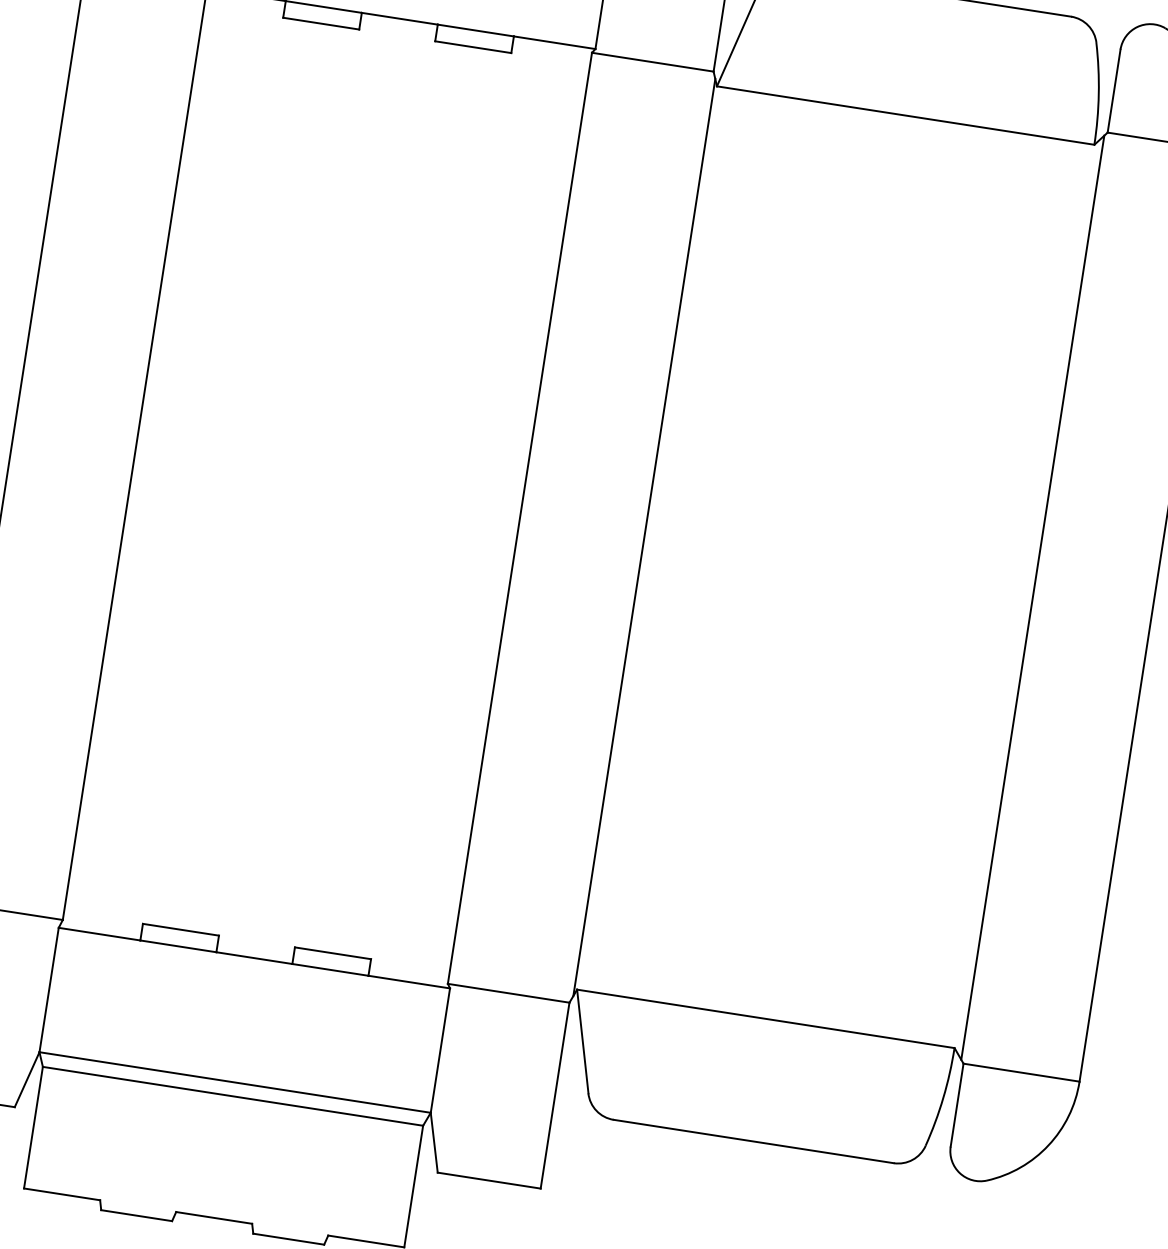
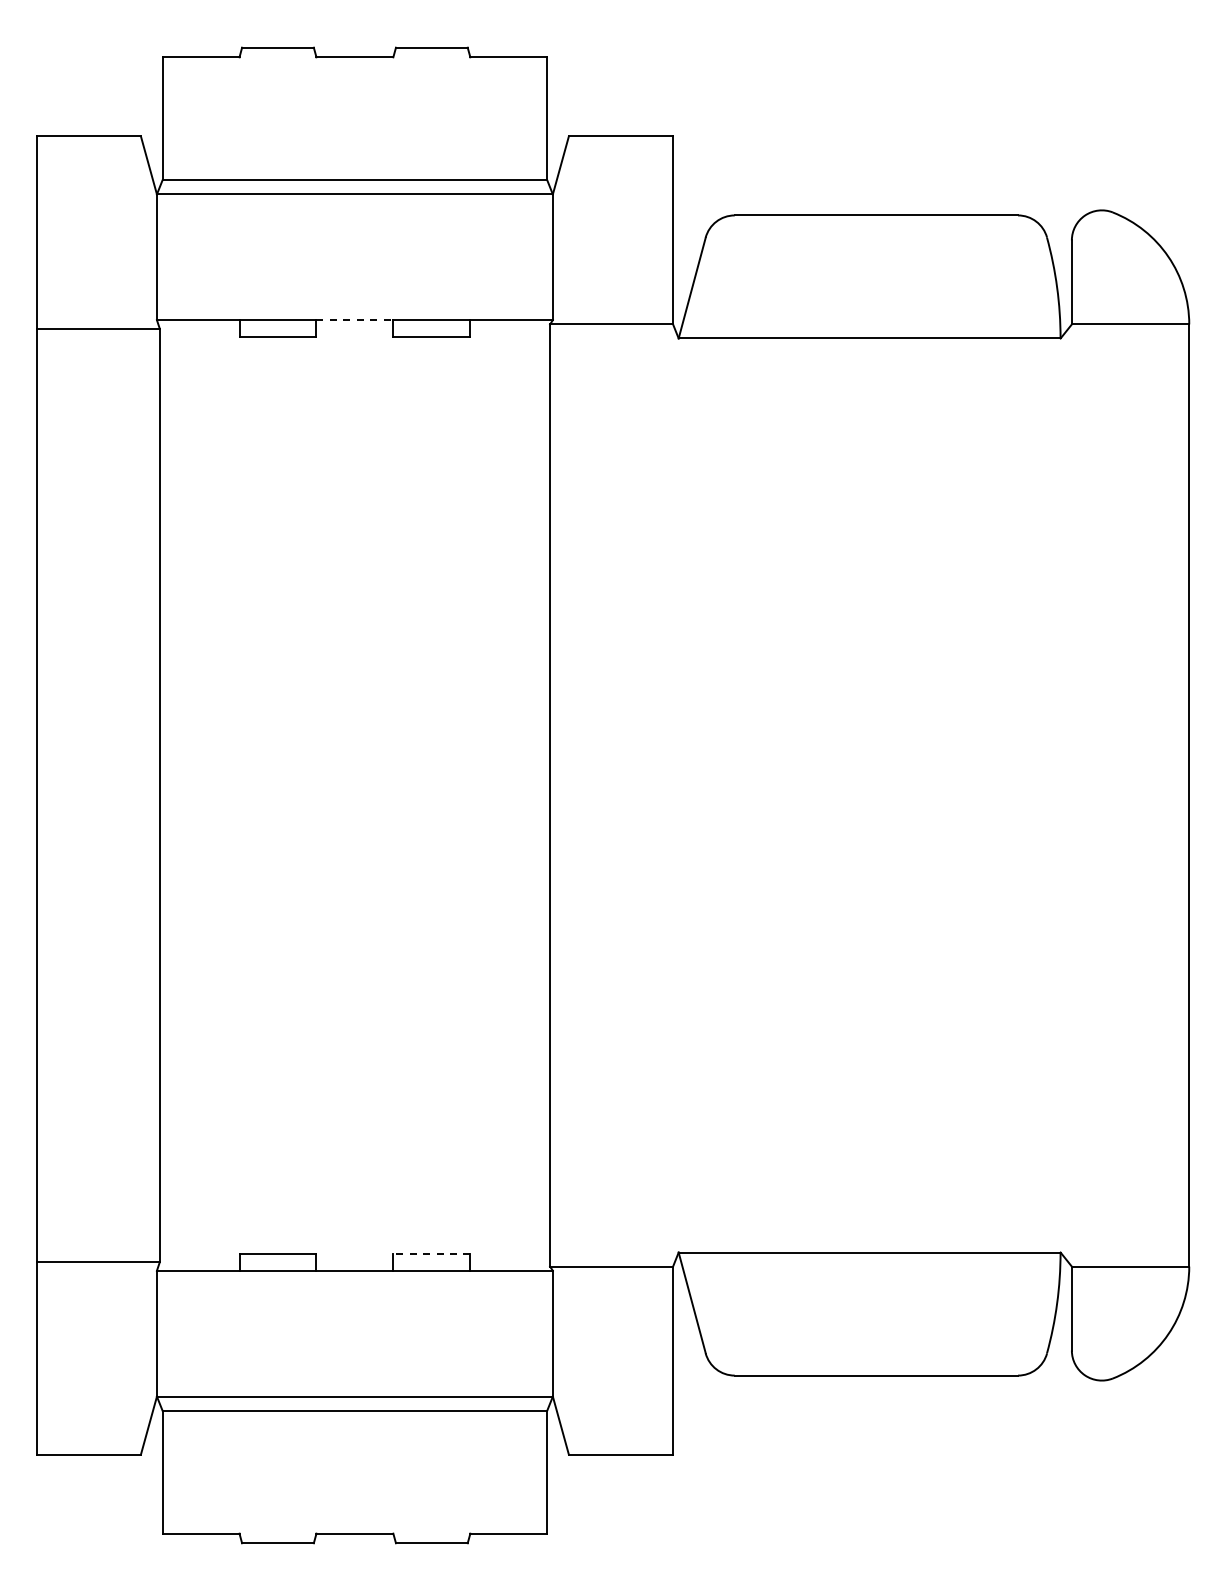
line: (400, 19) -> (355, 320), solid -> dashed
line: (643, 537) -> (675, 795), removed
line: (1033, 597) -> (1069, 795), removed
line: (332, 952) -> (431, 1253), solid -> dashed

